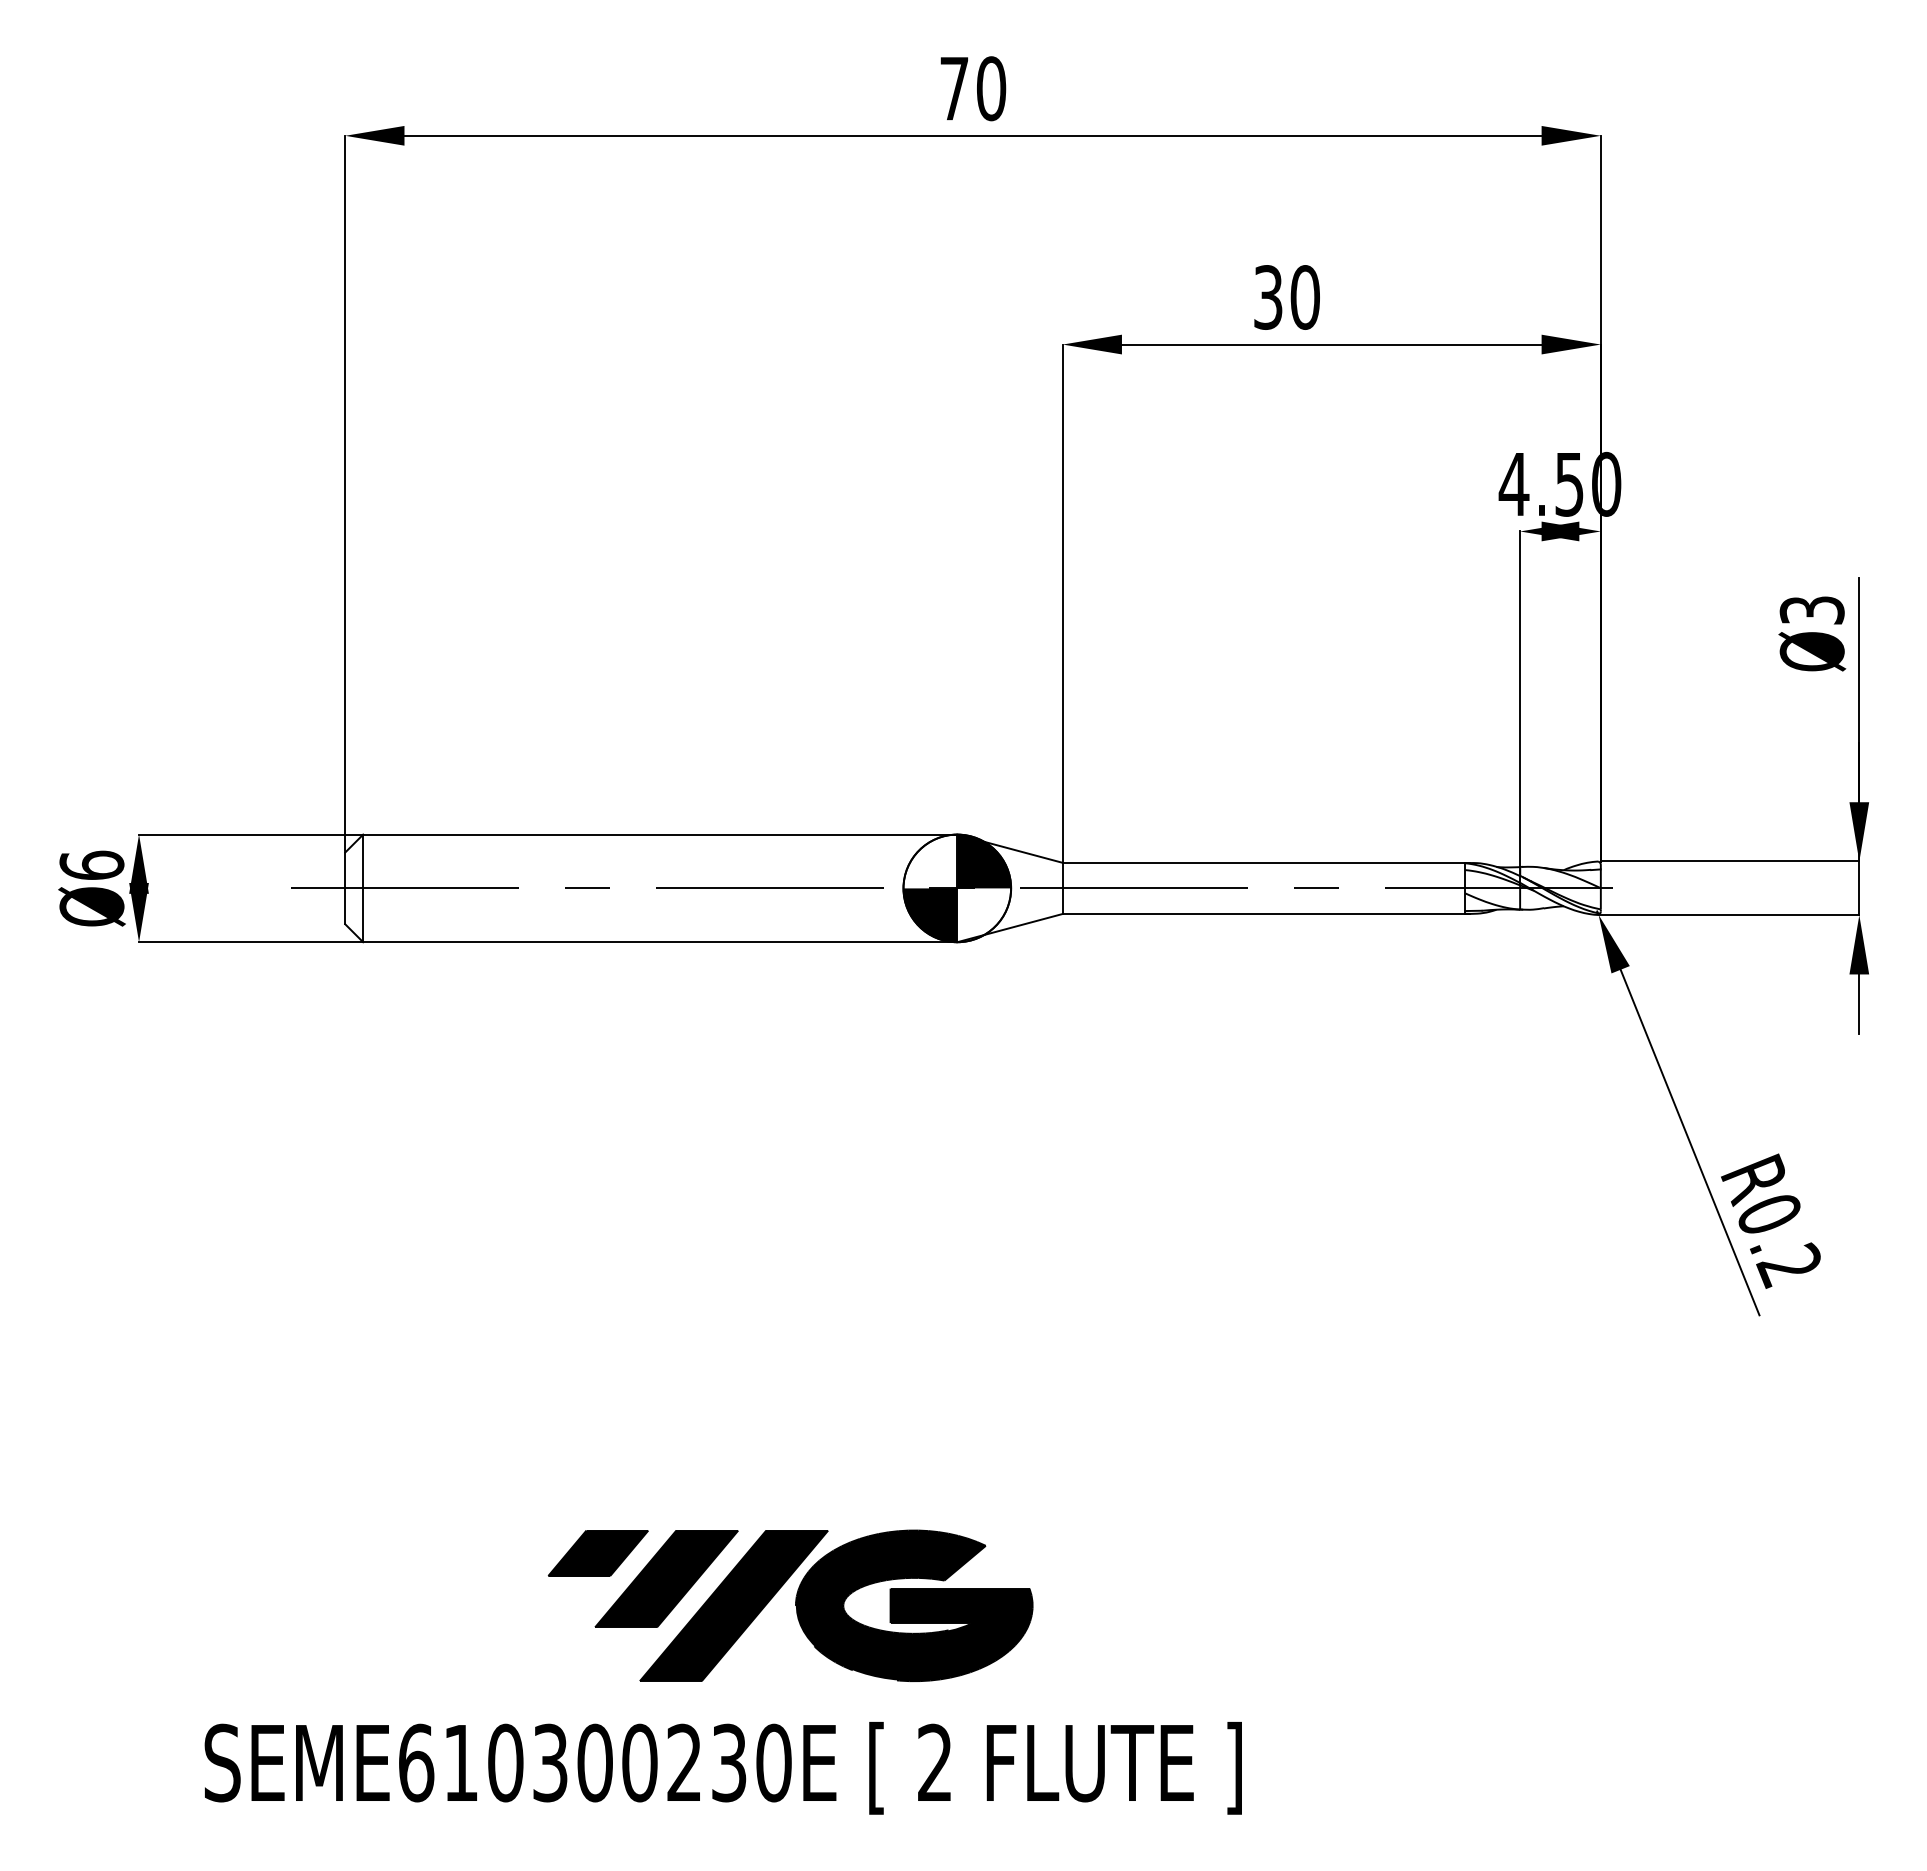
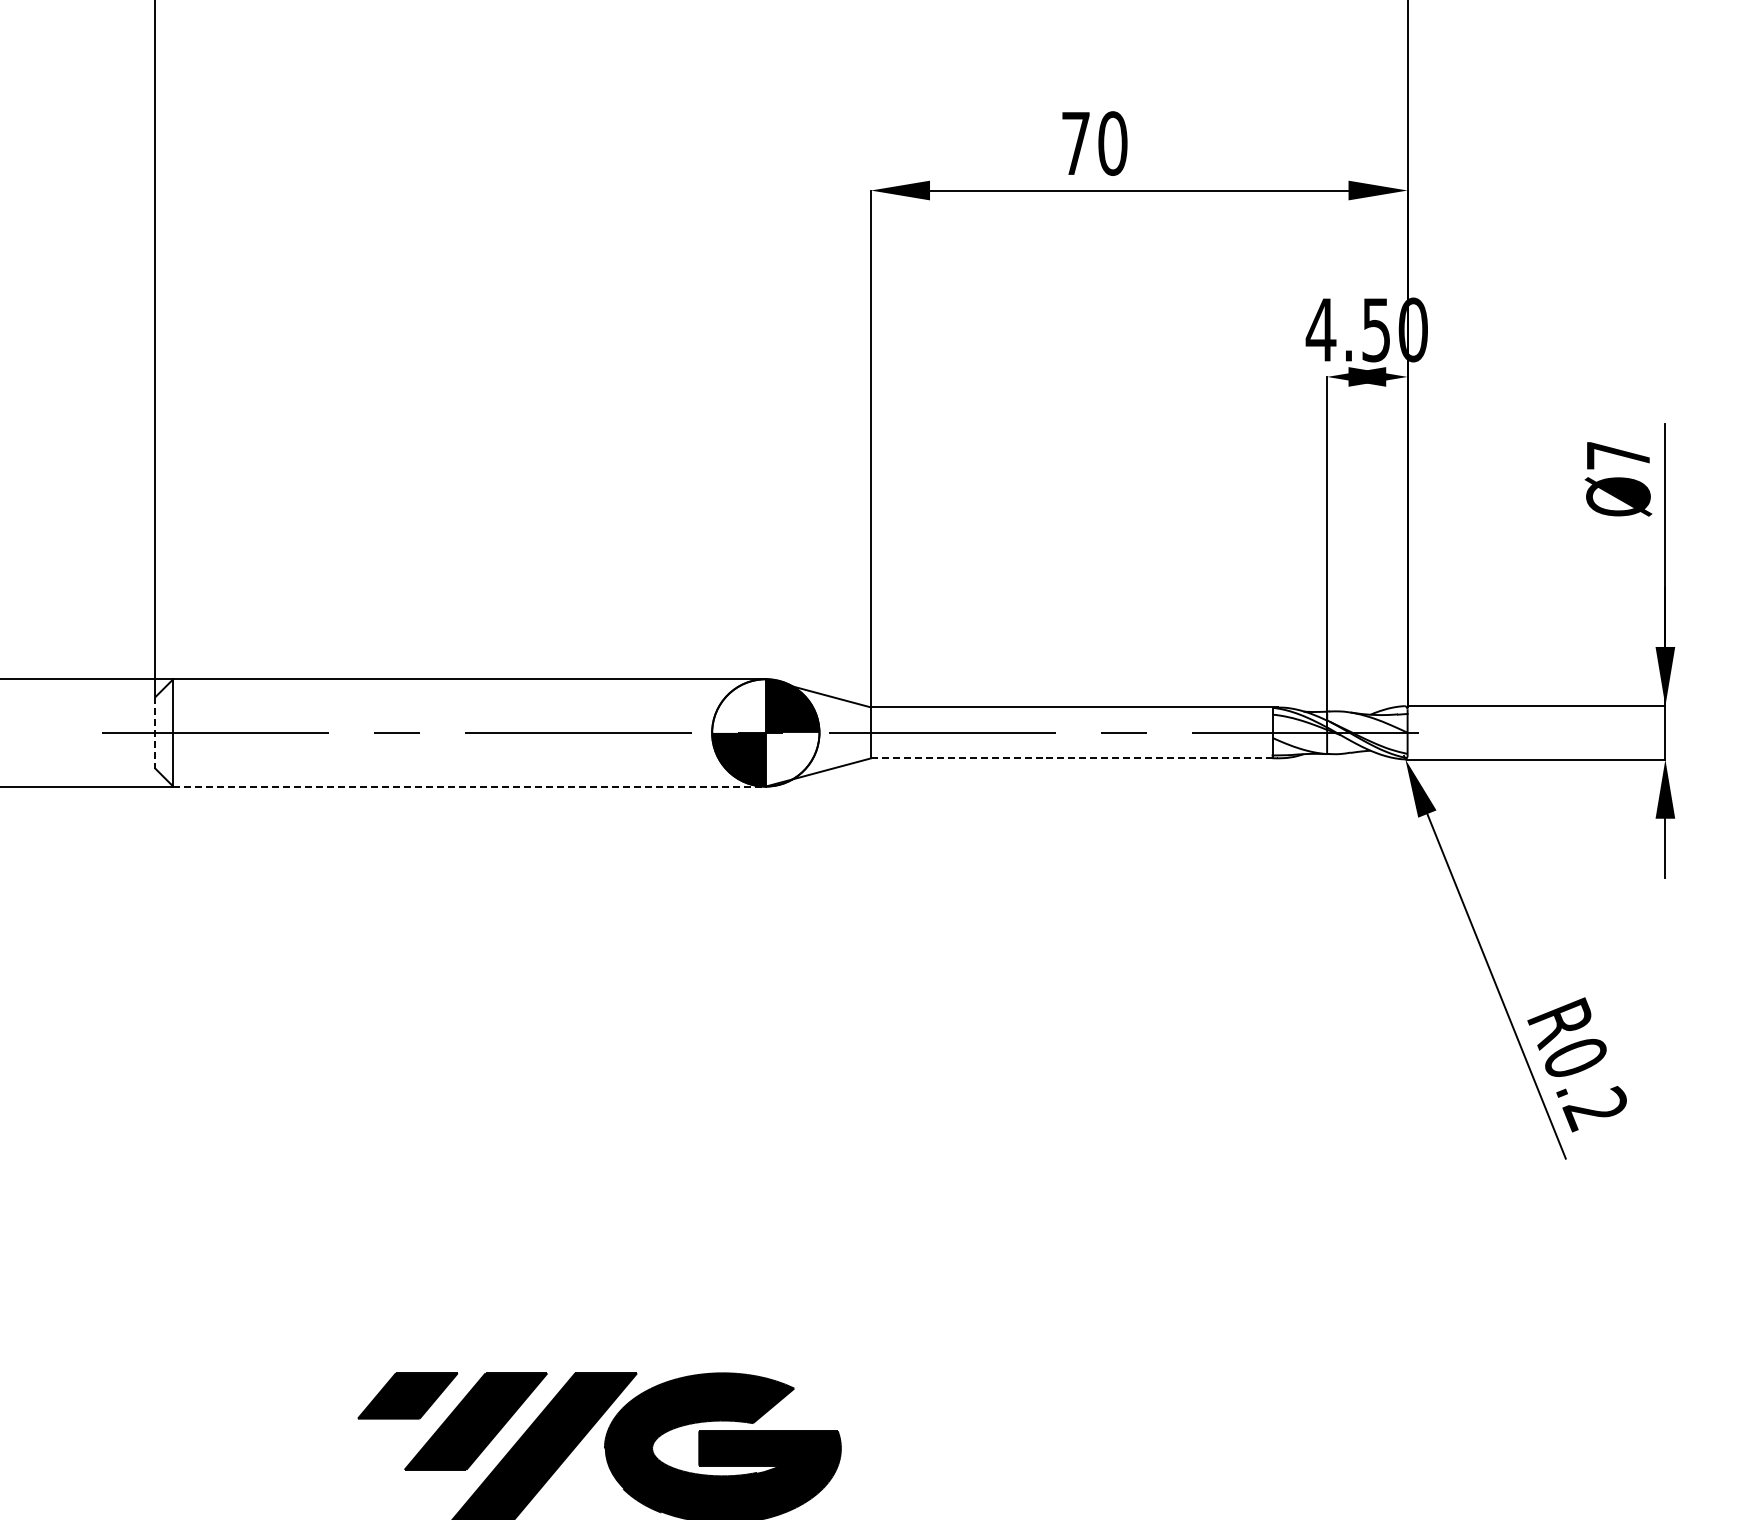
text: (1268, 297) -> (1076, 143), 30 -> 70
text: (1811, 610) -> (1617, 455), Ø3 -> Ø7
line: (345, 888) -> (155, 733), solid -> dashed
line: (1266, 913) -> (1074, 757), solid -> dashed
line: (660, 942) -> (469, 786), solid -> dashed

